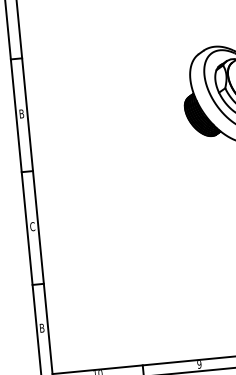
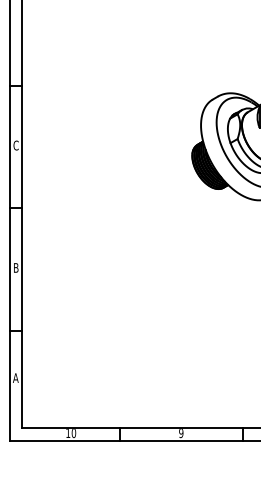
text: (21, 113) -> (15, 145), B -> C
text: (31, 226) -> (15, 267), C -> B
text: (41, 327) -> (15, 377), B -> A

